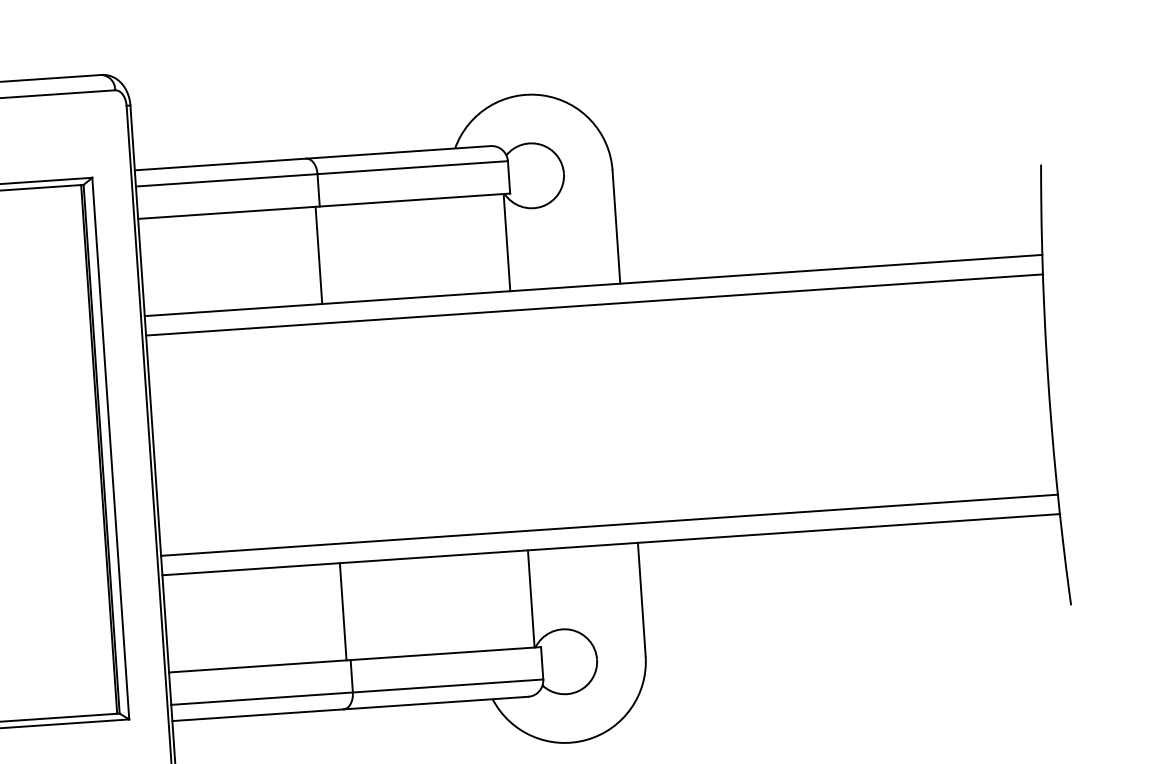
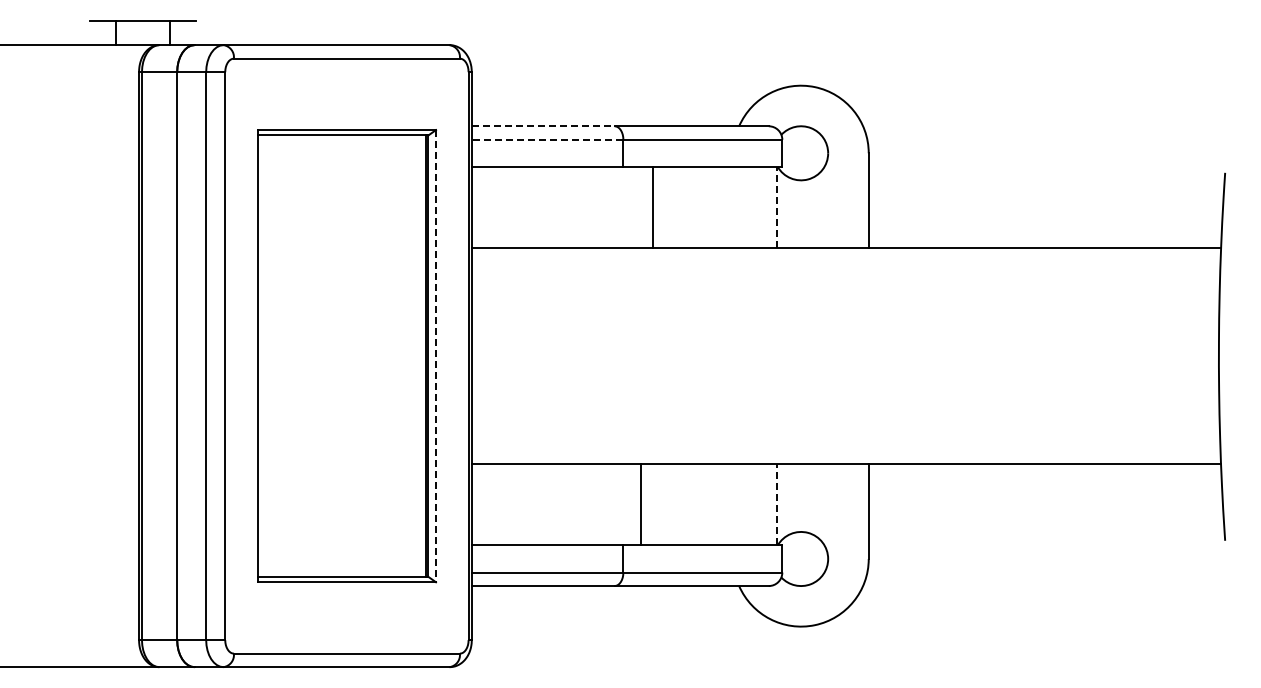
line: (220, 164) -> (543, 126), solid -> dashed
line: (226, 179) -> (547, 139), solid -> dashed
line: (506, 242) -> (776, 207), solid -> dashed
line: (318, 254) -> (652, 206), moved
line: (593, 305) -> (845, 264), removed
line: (111, 448) -> (436, 356), solid -> dashed
line: (608, 525) -> (845, 448), removed
line: (530, 598) -> (776, 504), solid -> dashed
line: (342, 611) -> (640, 504), moved

